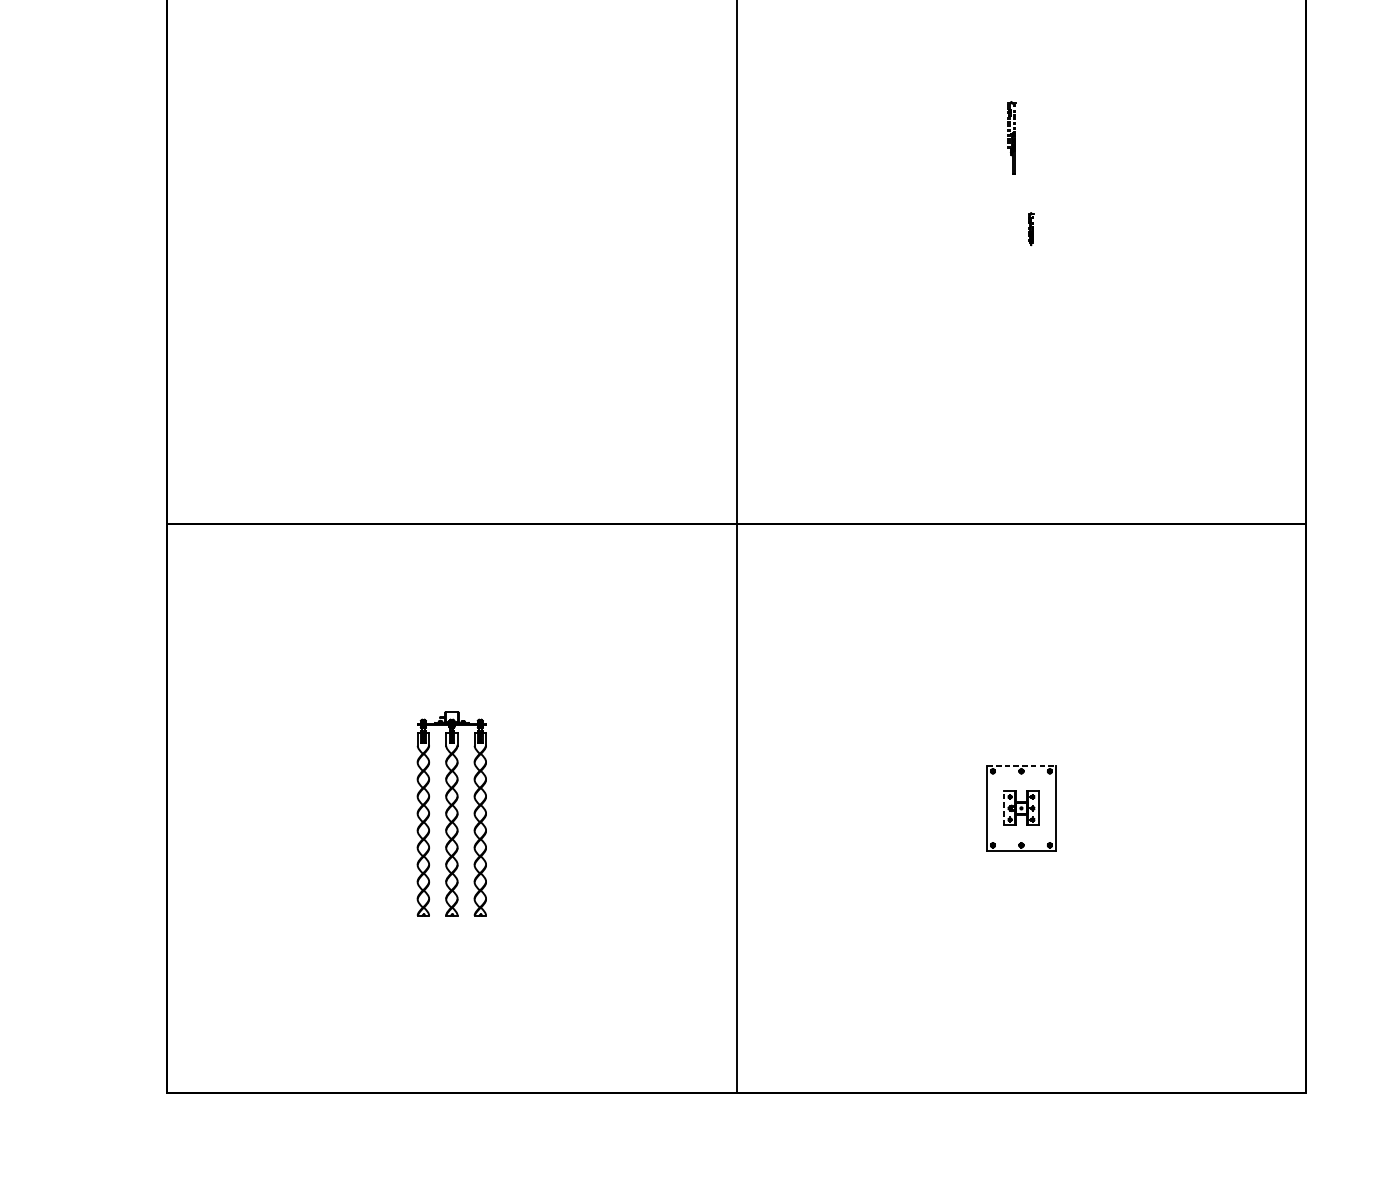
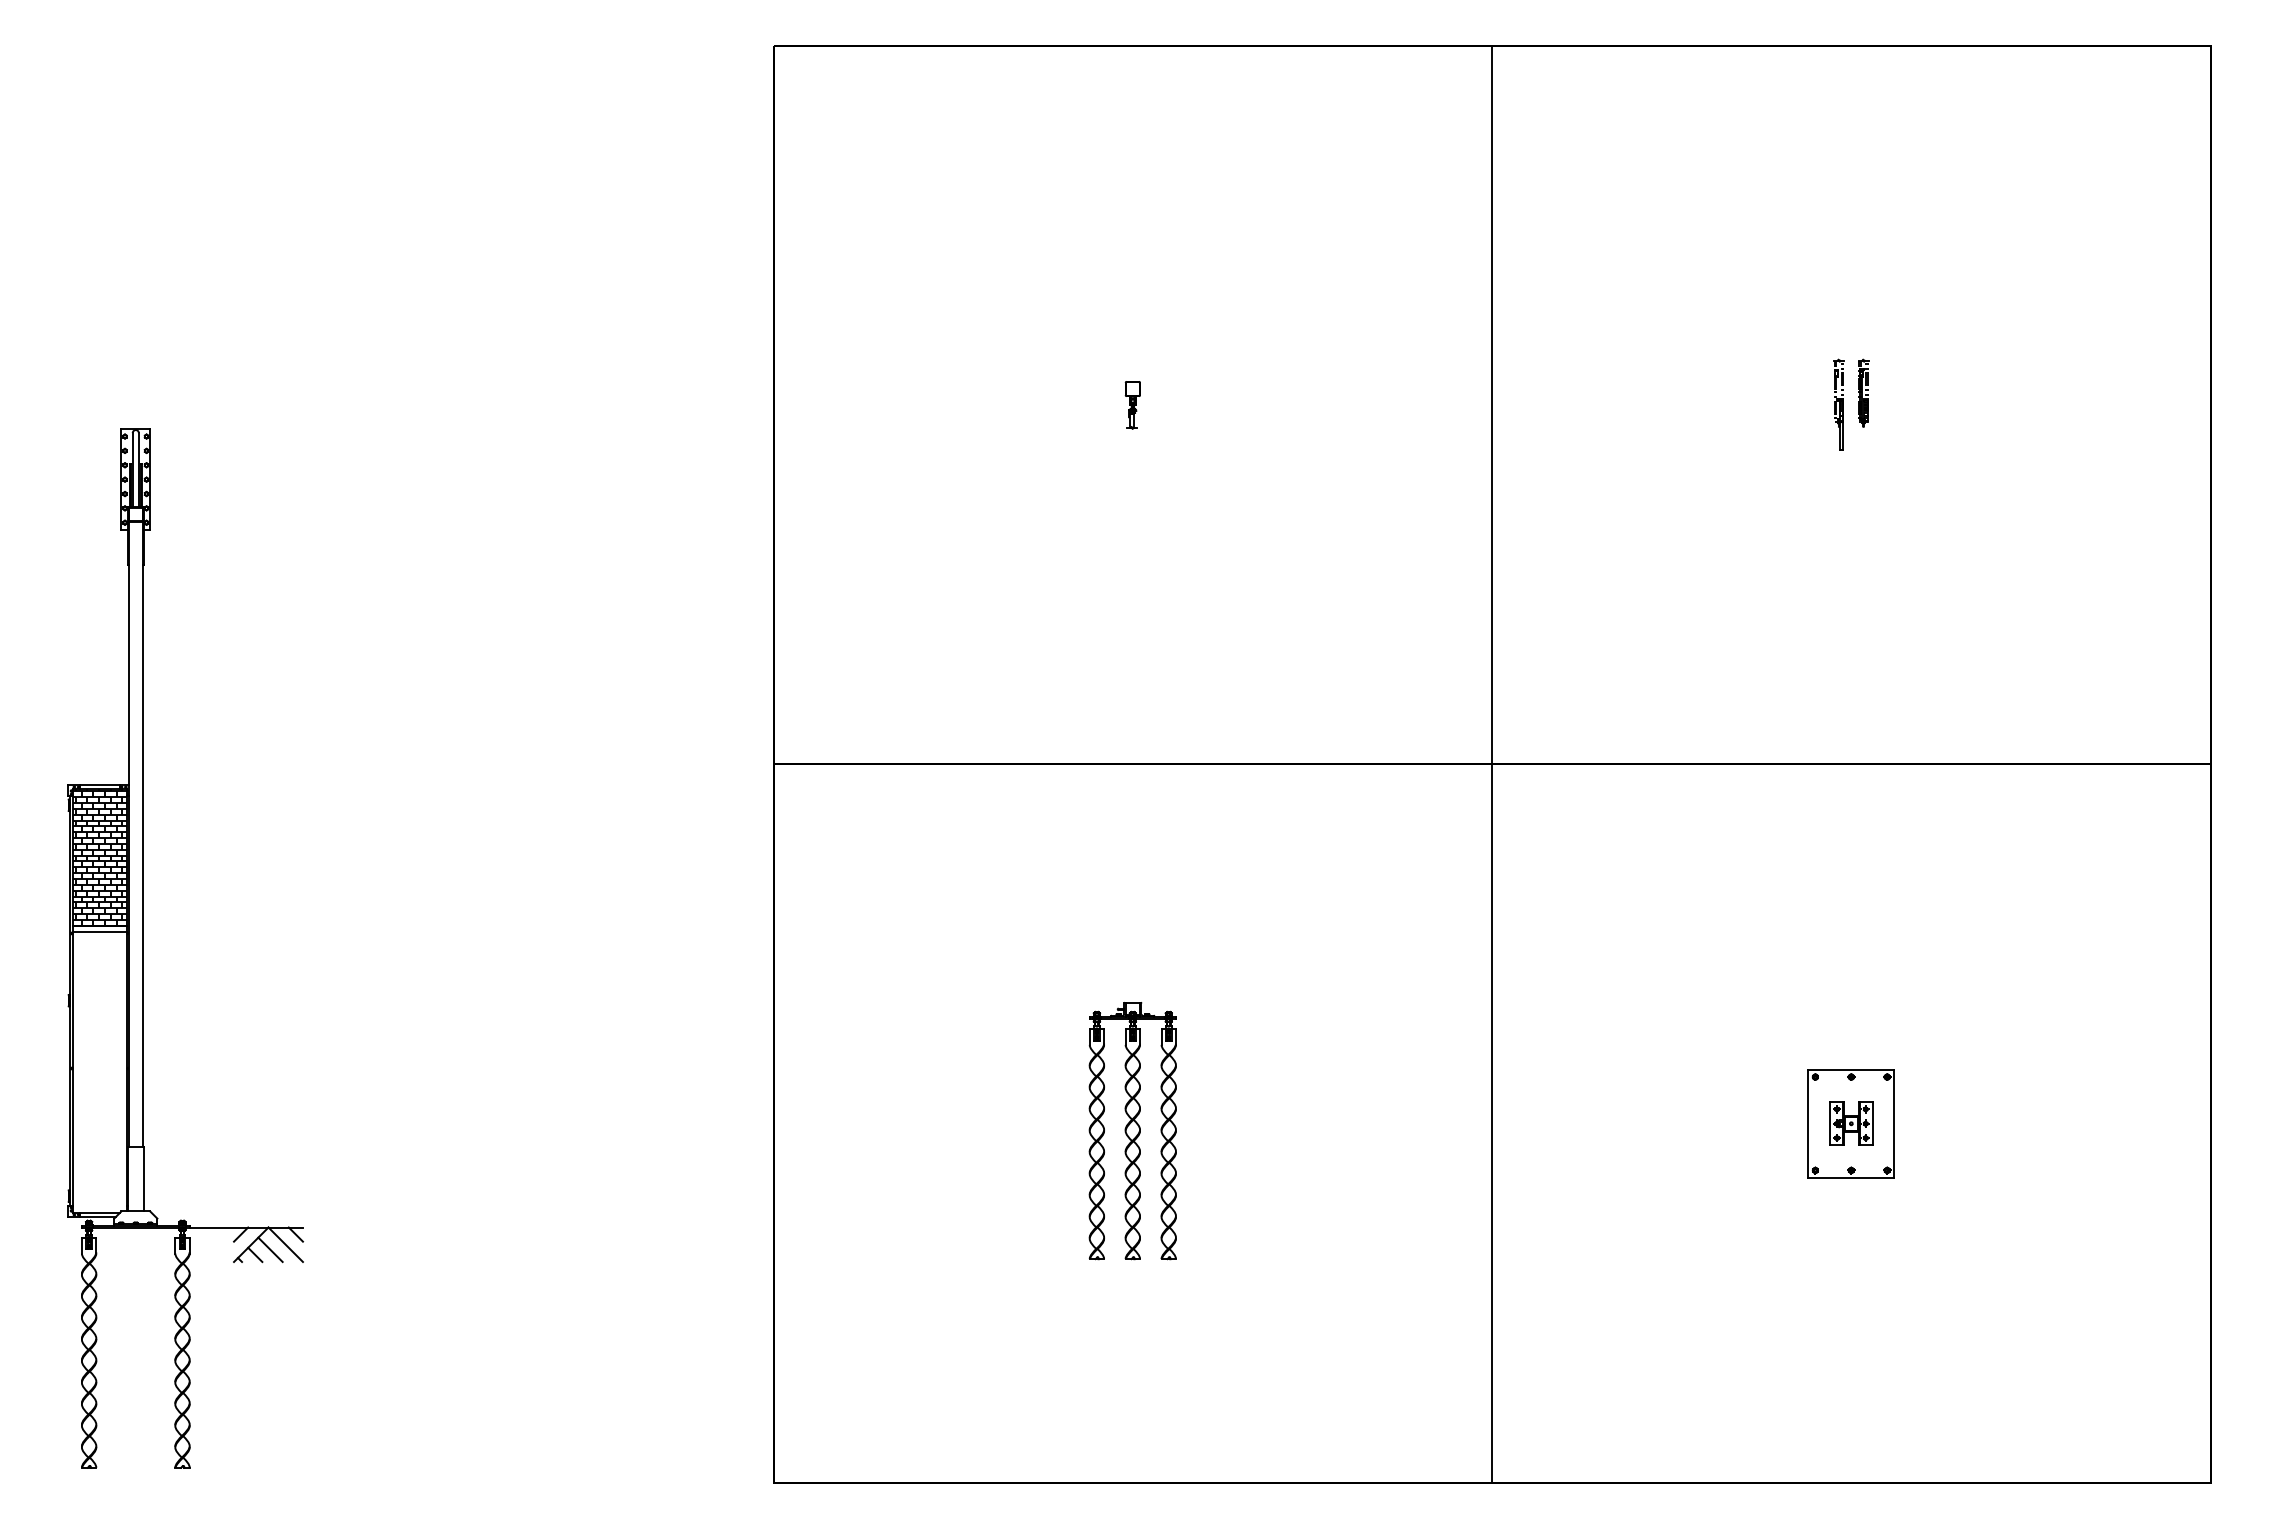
part: (1011, 137) -> (1838, 404), moved
part: (1031, 228) -> (1863, 392), size x1.67
part: (451, 239) -> (1132, 405), added
line: (1021, 765) -> (1851, 1069), dashed -> solid
line: (1004, 808) -> (1829, 1123), dashed -> solid

